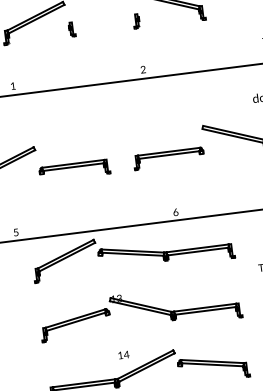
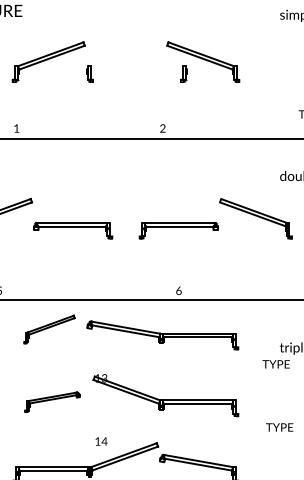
part: (135, 20) -> (183, 73), moved
part: (64, 261) -> (49, 329), size x0.7
part: (75, 325) -> (52, 402), size x0.7

